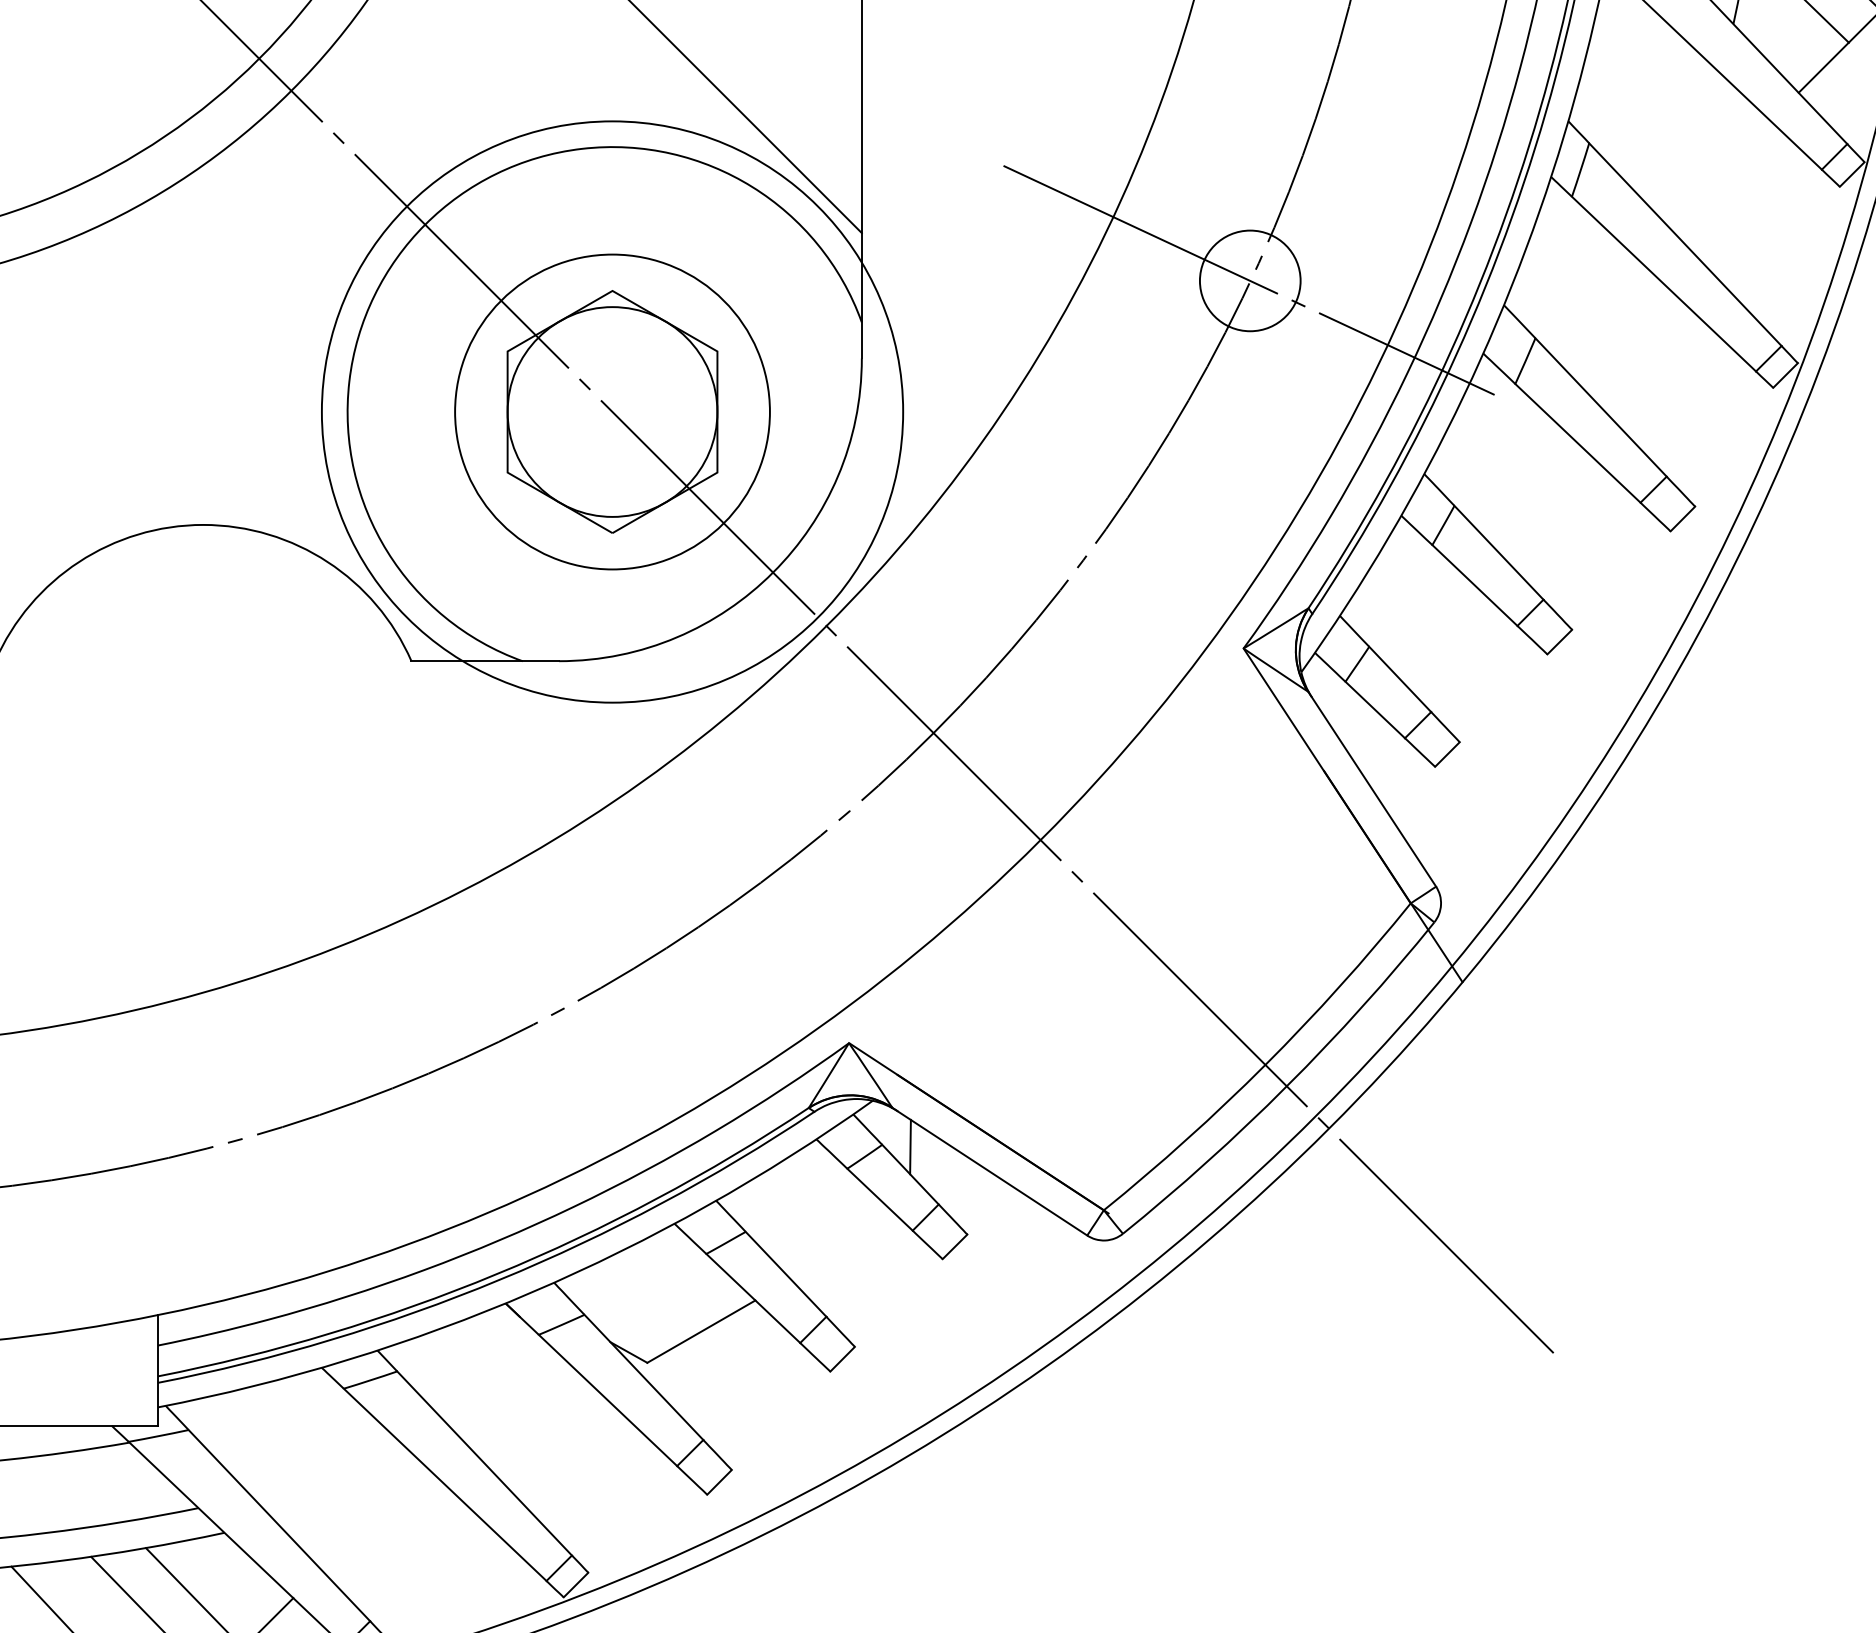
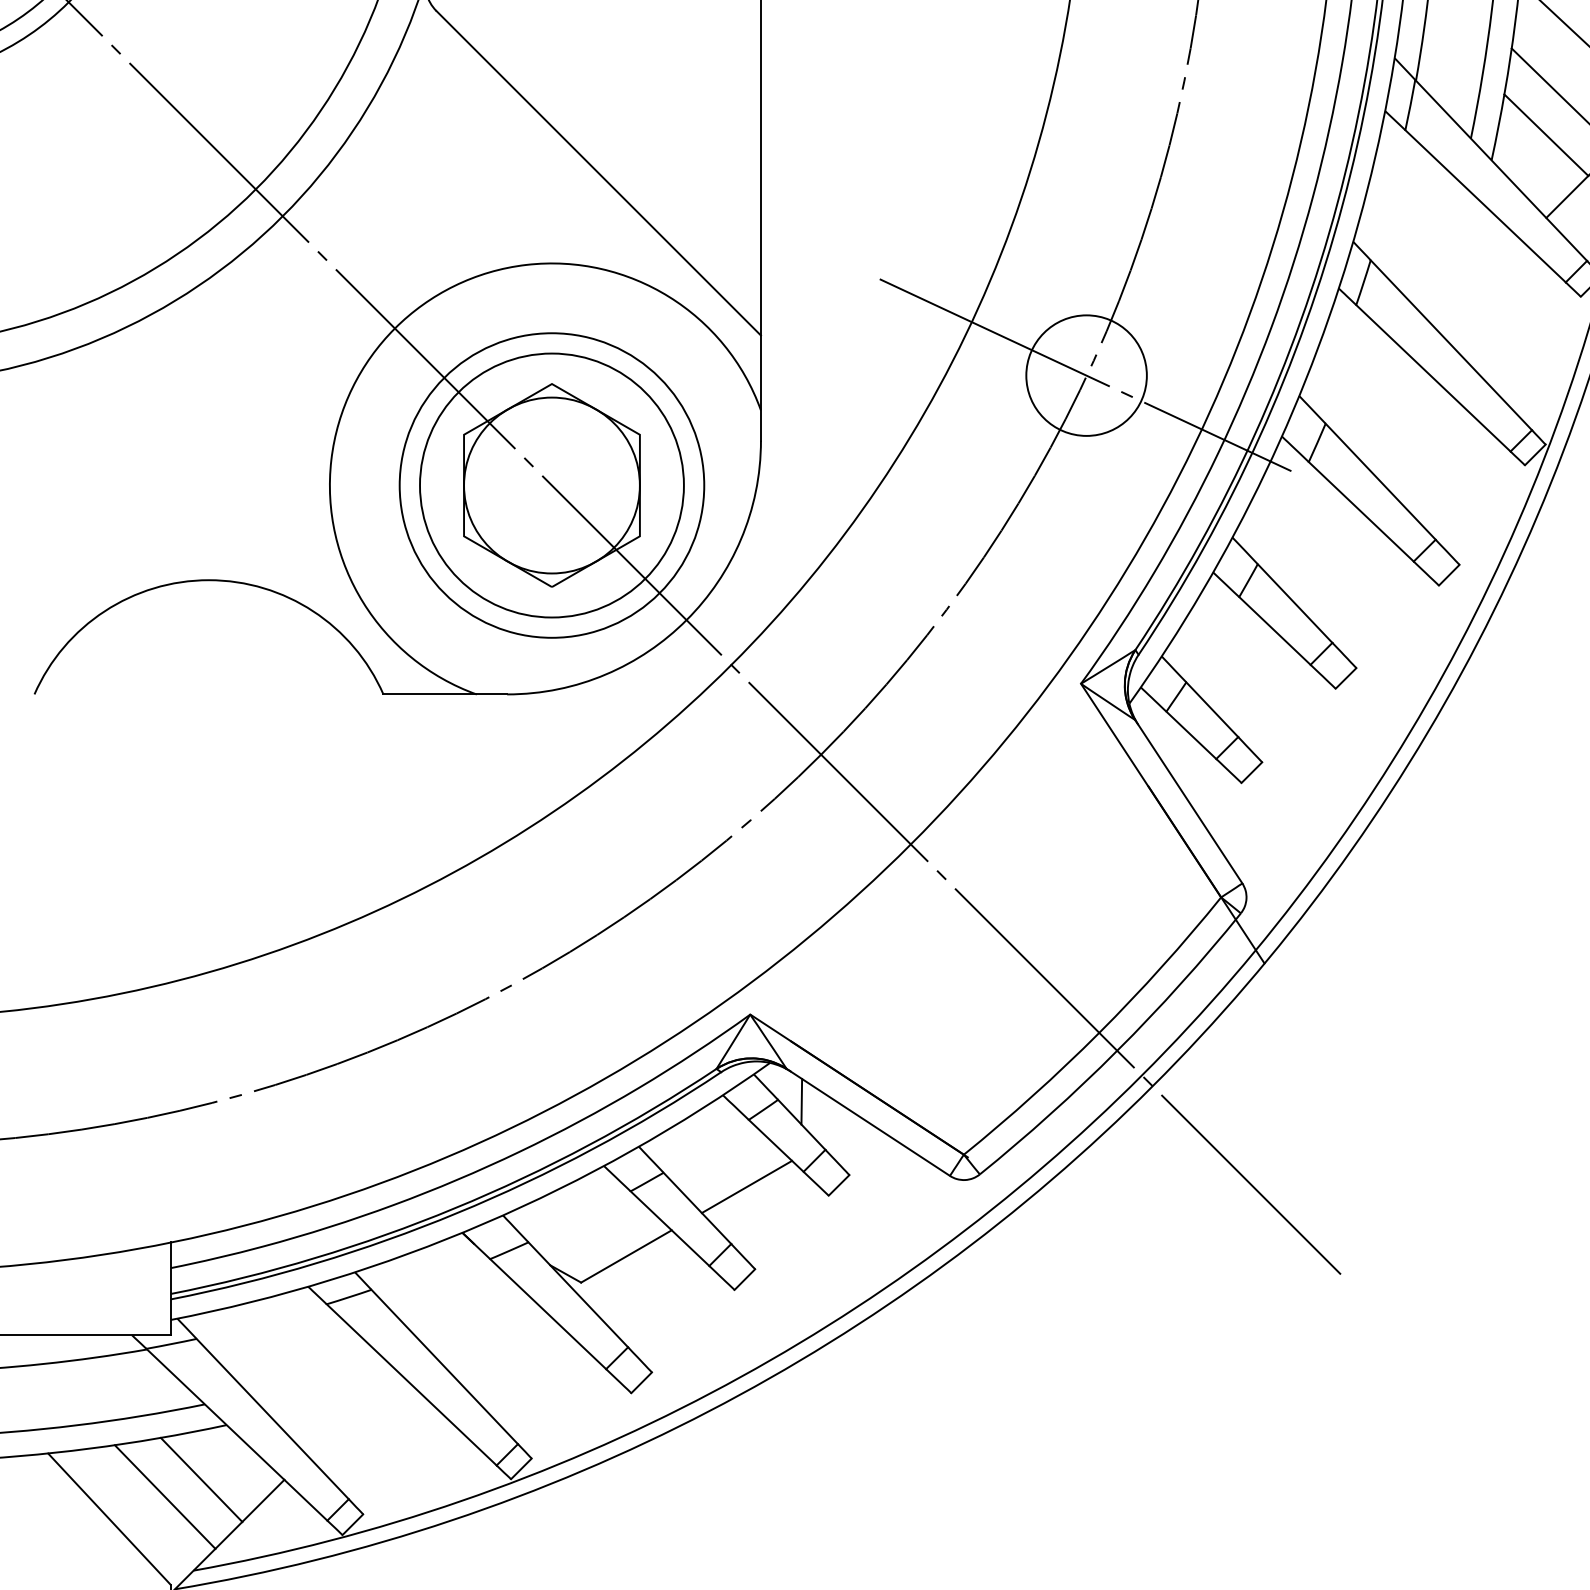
circle: (1250, 280) -> (1086, 375), size x1.43
circle: (611, 411) -> (551, 485), size x0.62
line: (844, 1248) -> (746, 1186), added

